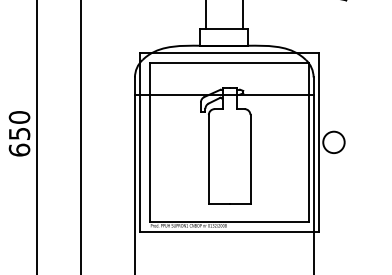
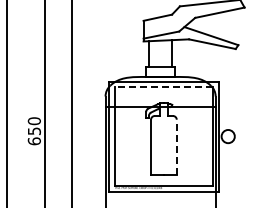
line: (228, 62) -> (163, 87), solid -> dashed
line: (250, 160) -> (176, 147), solid -> dashed

